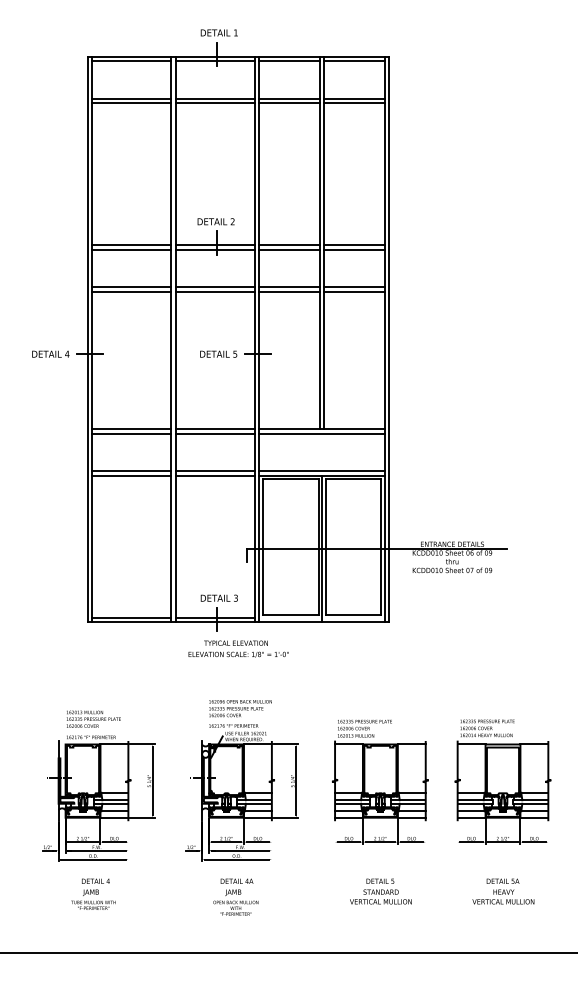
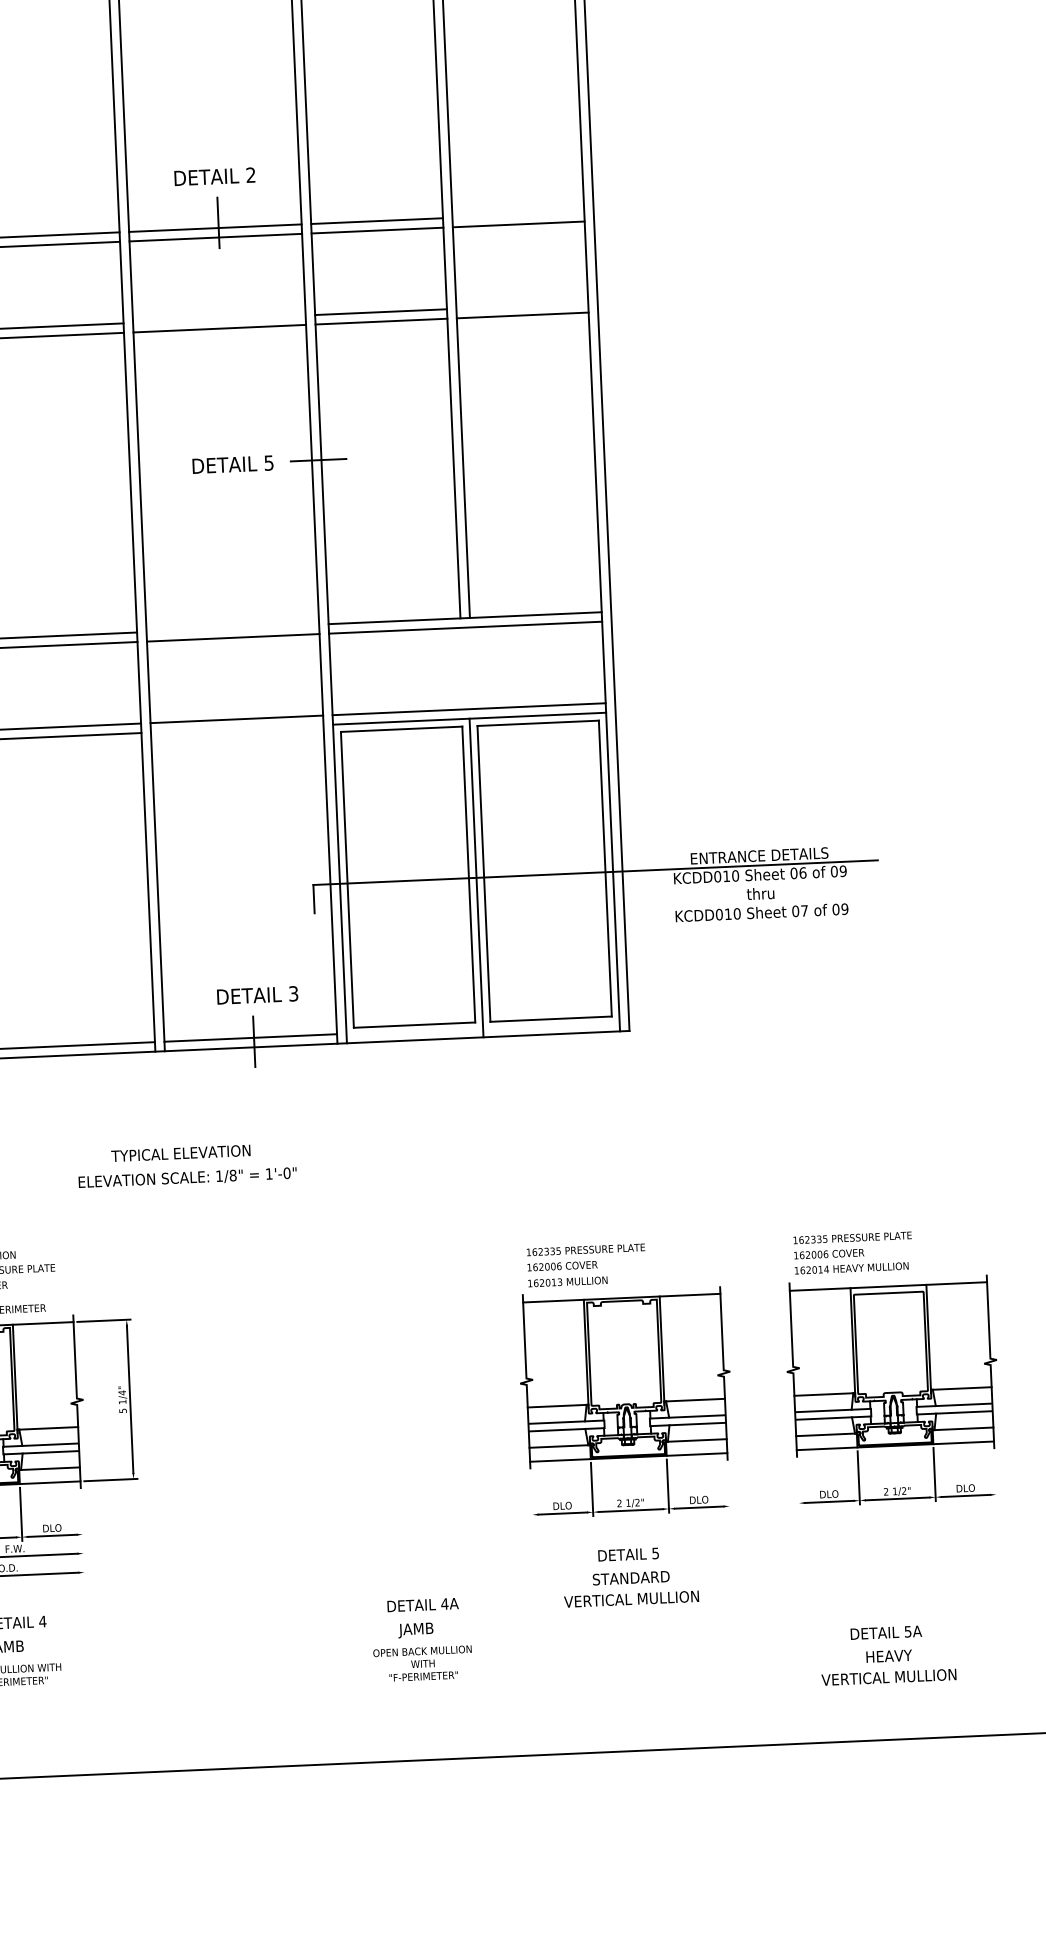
line: (354, 245) -> (518, 215), removed
line: (215, 287) -> (219, 319), removed
line: (354, 287) -> (522, 306), removed
line: (215, 429) -> (233, 628), removed
line: (215, 475) -> (237, 728), removed
text: (238, 648) -> (186, 1164), moved
part: (241, 780) -> (323, 1389), removed
text: (380, 891) -> (629, 1576), moved
text: (503, 891) -> (888, 1654), moved
text: (235, 896) -> (421, 1638), moved

